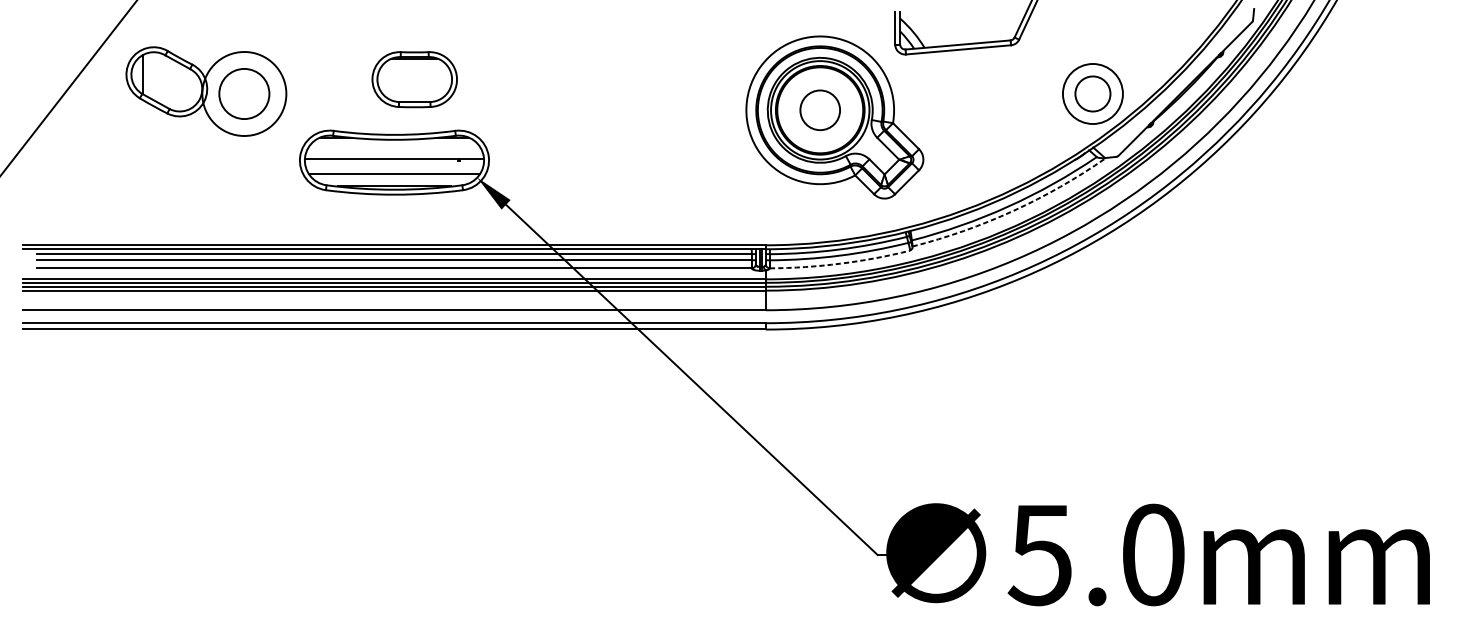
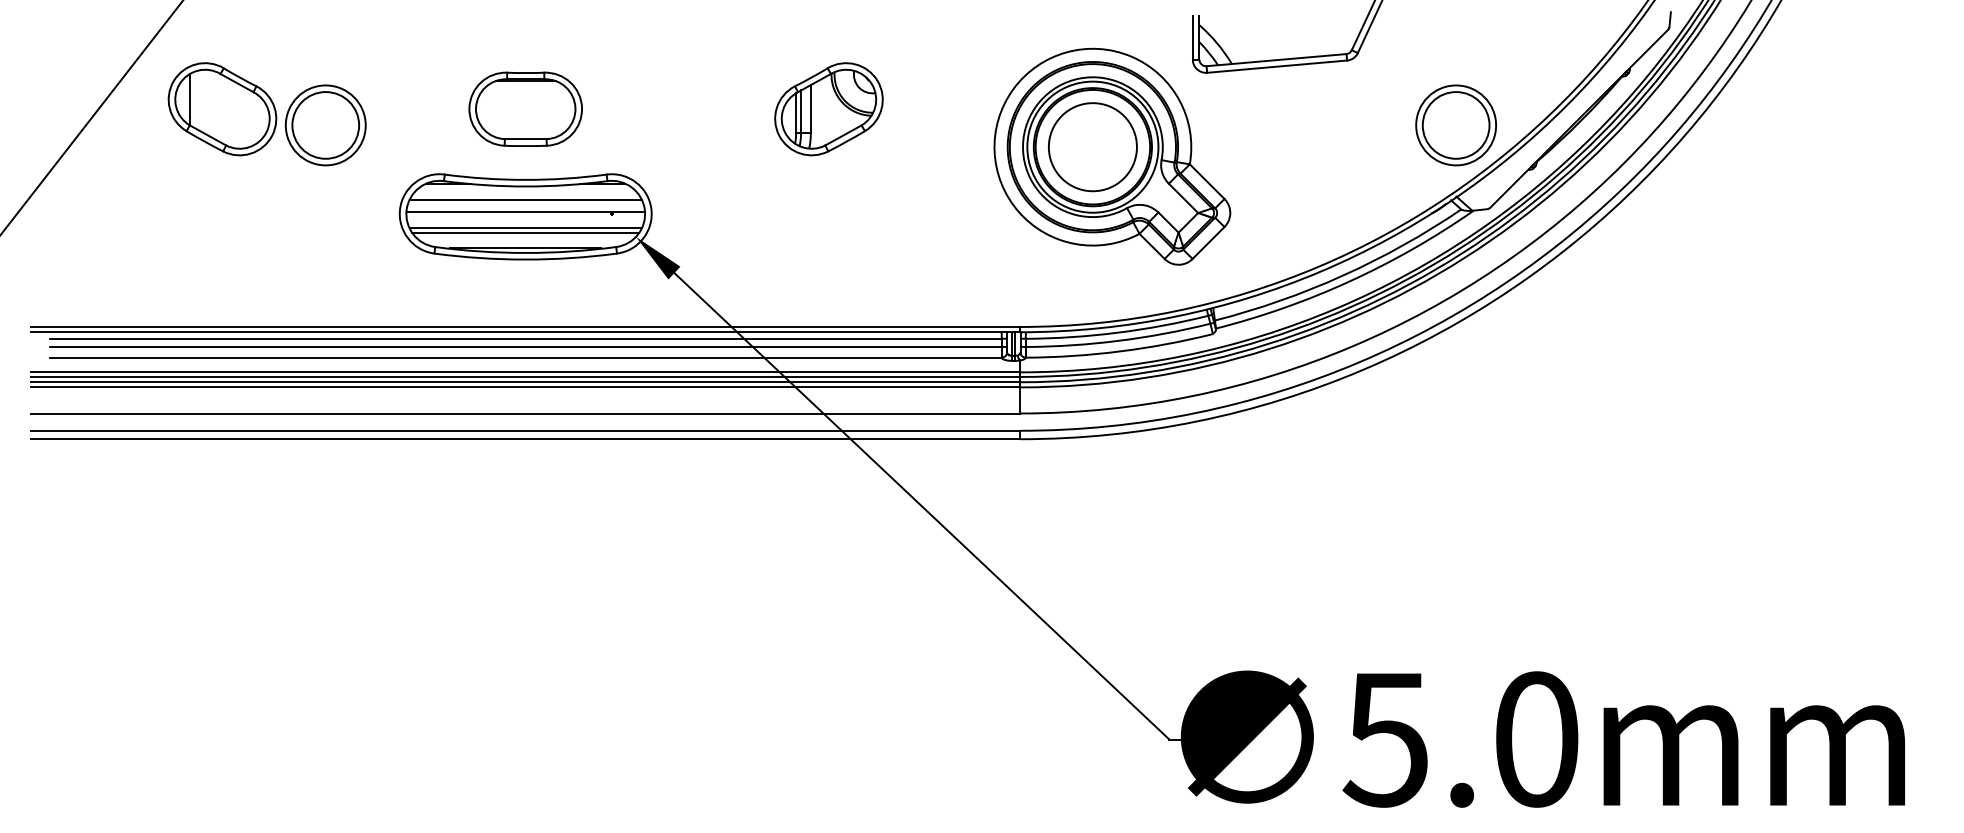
part: (414, 79) -> (525, 108), moved
part: (621, 82) -> (828, 109), added
circle: (244, 94) -> (325, 125), size x0.71
circle: (1092, 94) -> (1455, 125), size x1.43
circle: (819, 110) -> (1092, 147), size x1.67
line: (394, 149) -> (525, 199), added
line: (394, 170) -> (525, 227), added
arc: (1012, 211) -> (1349, 281), dashed -> solid
arc: (840, 263) -> (1119, 351), dashed -> solid

